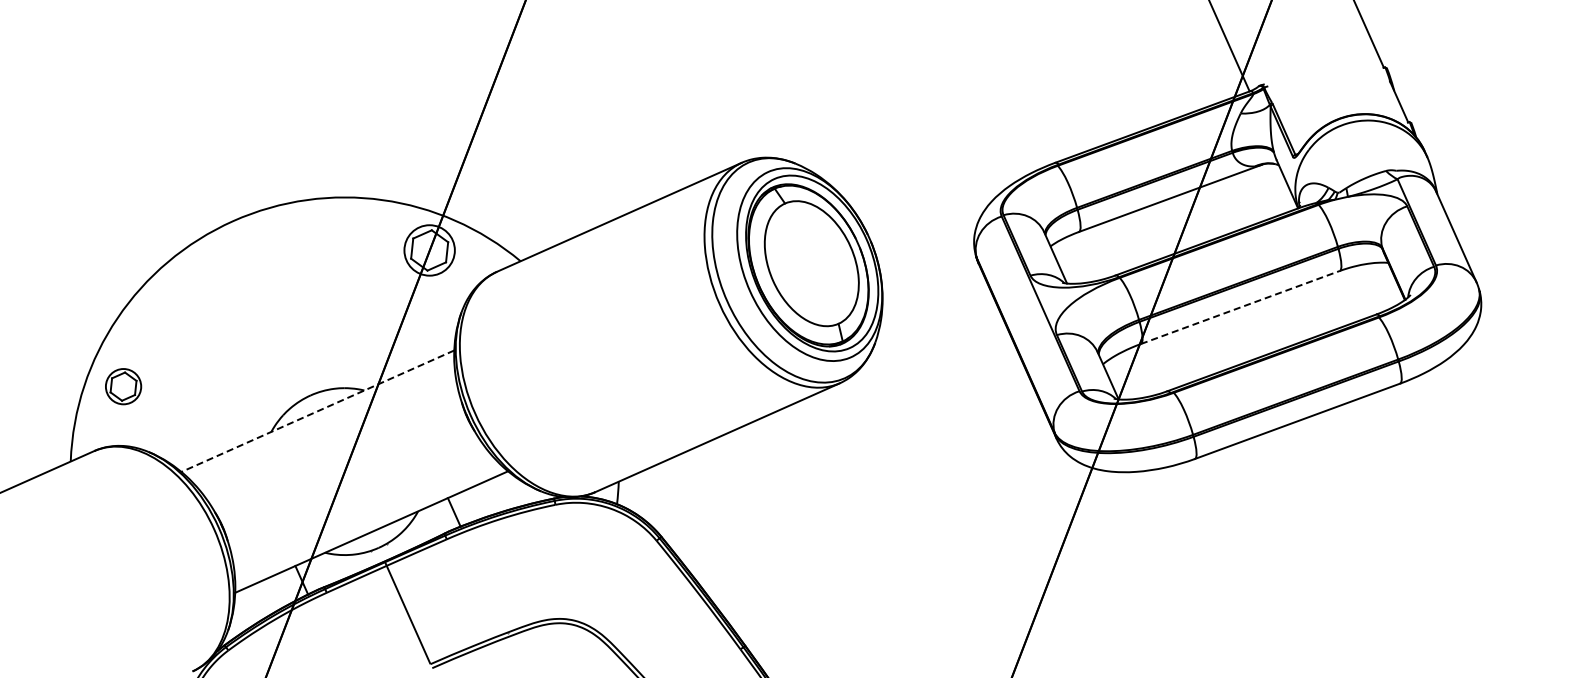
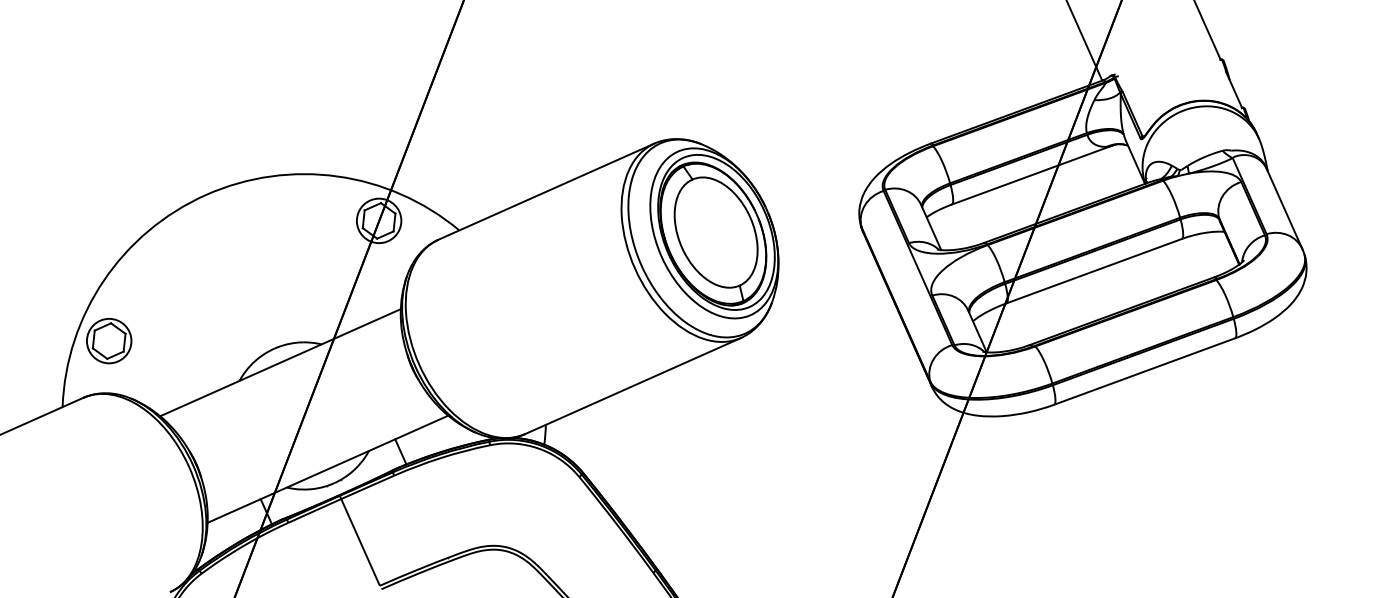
line: (1240, 307) -> (1094, 271), dashed -> solid
part: (123, 386) -> (109, 340), size x1.43
line: (317, 411) -> (280, 362), dashed -> solid

